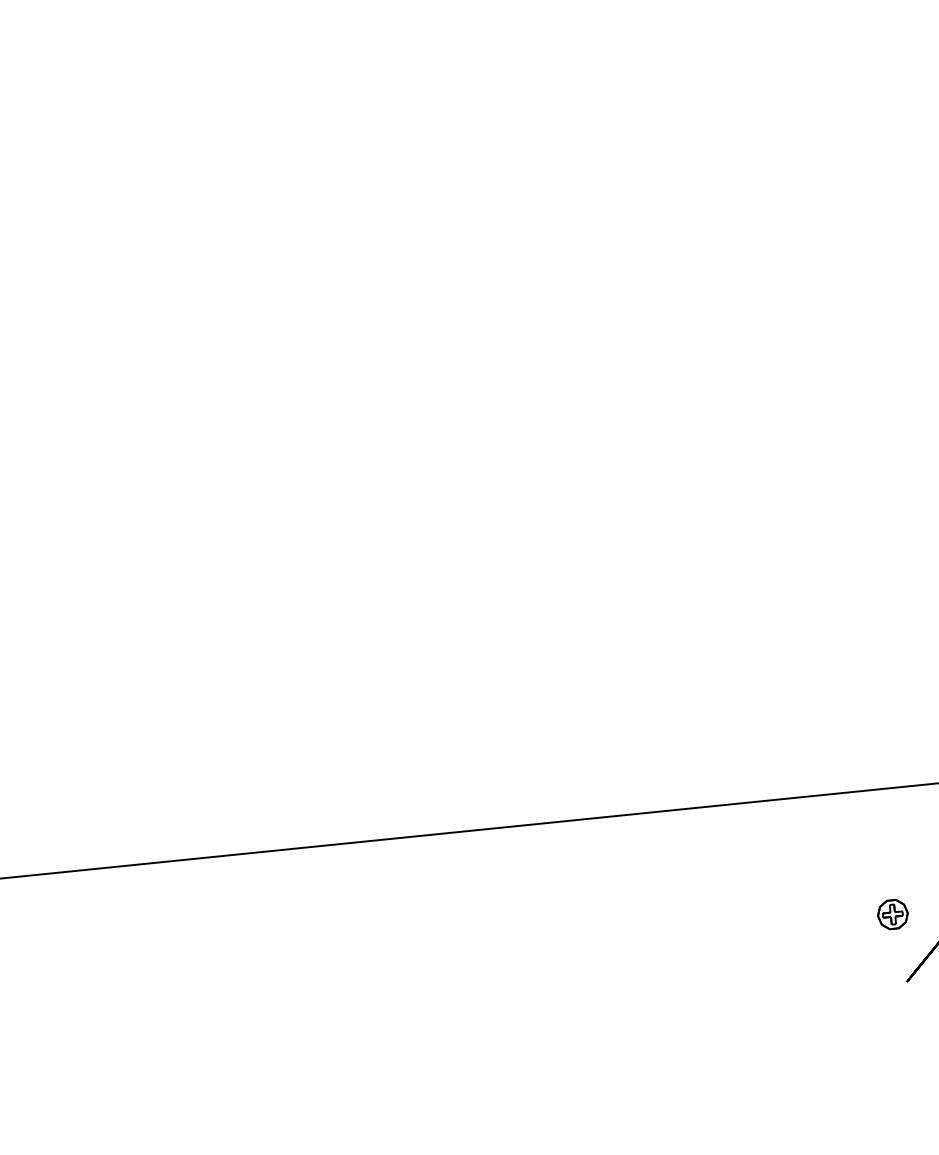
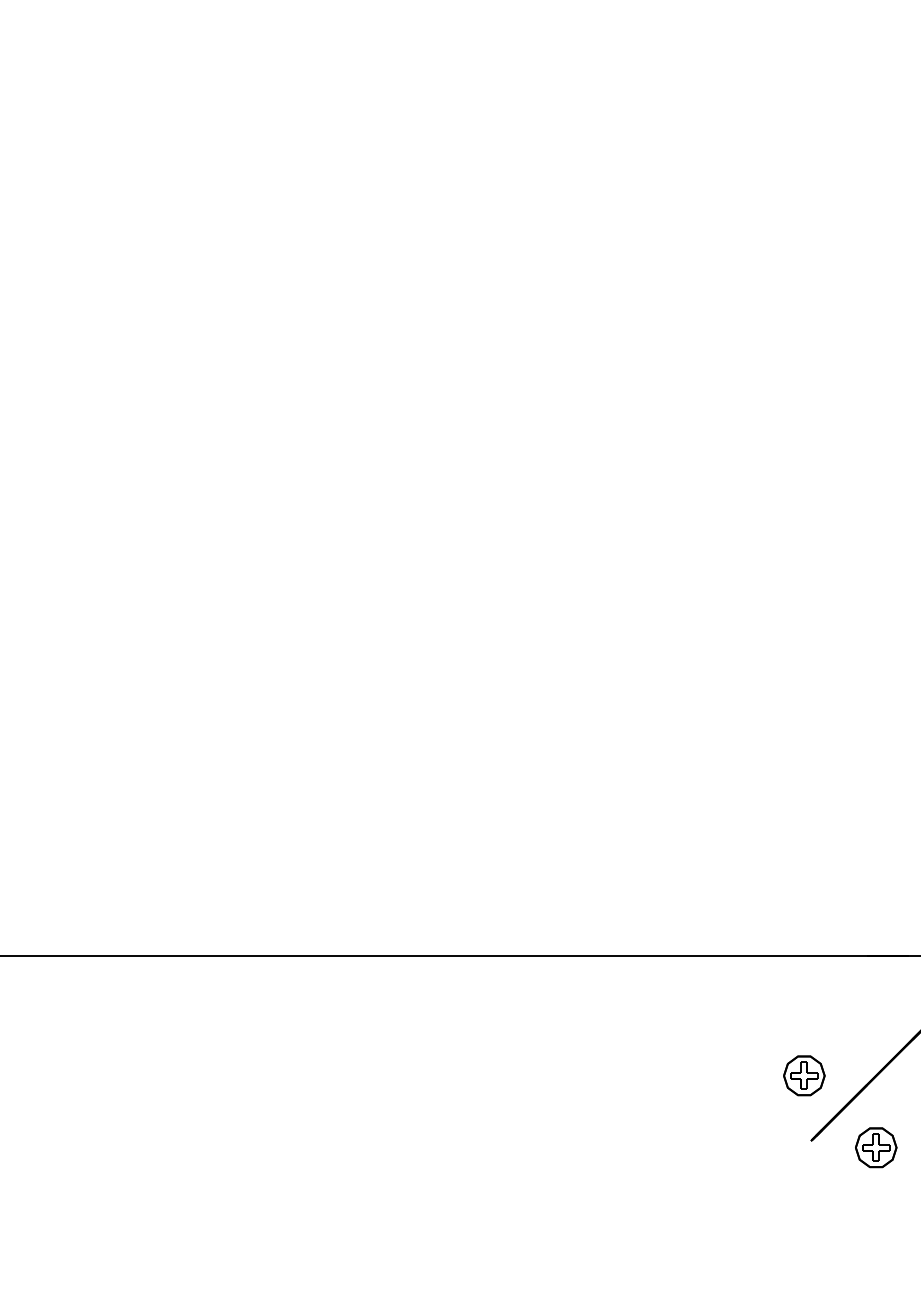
part: (892, 914) -> (804, 1075), size x1.43

